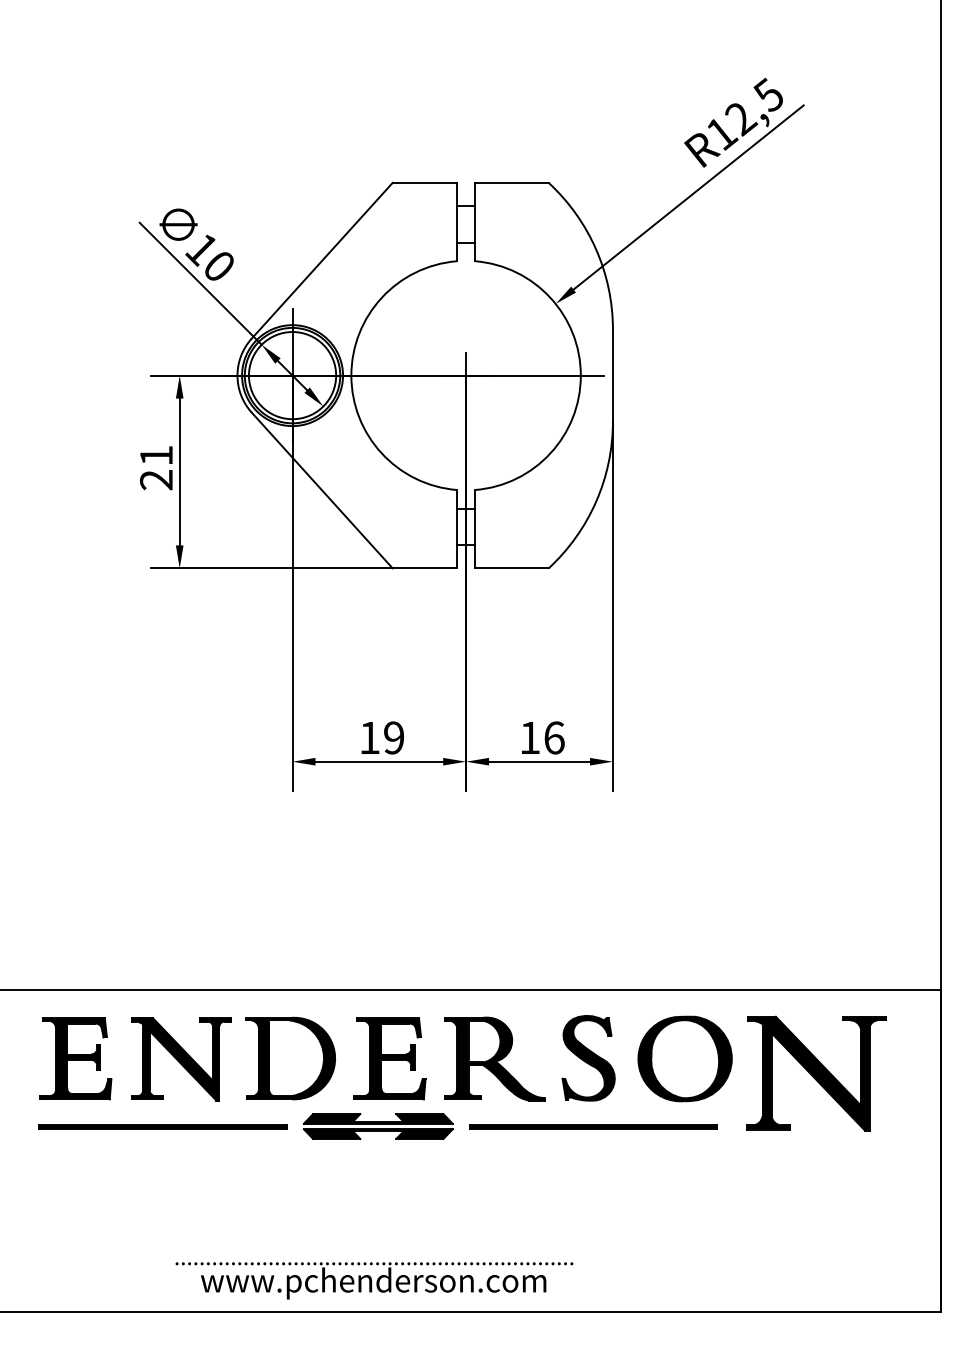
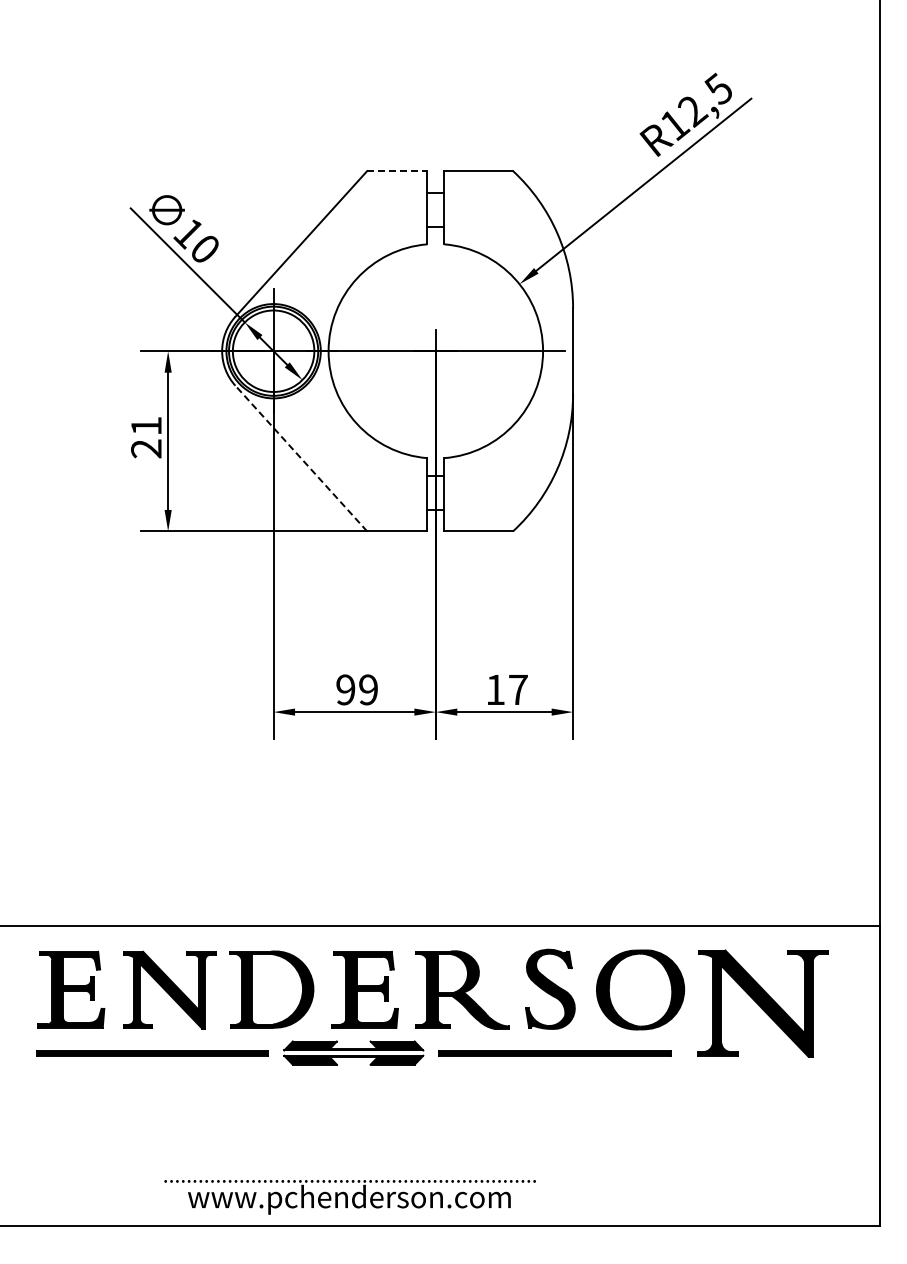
line: (425, 183) -> (397, 171), solid -> dashed
line: (322, 490) -> (301, 458), solid -> dashed
text: (369, 737) -> (345, 689), 19 -> 99
text: (554, 737) -> (518, 689), 16 -> 17

